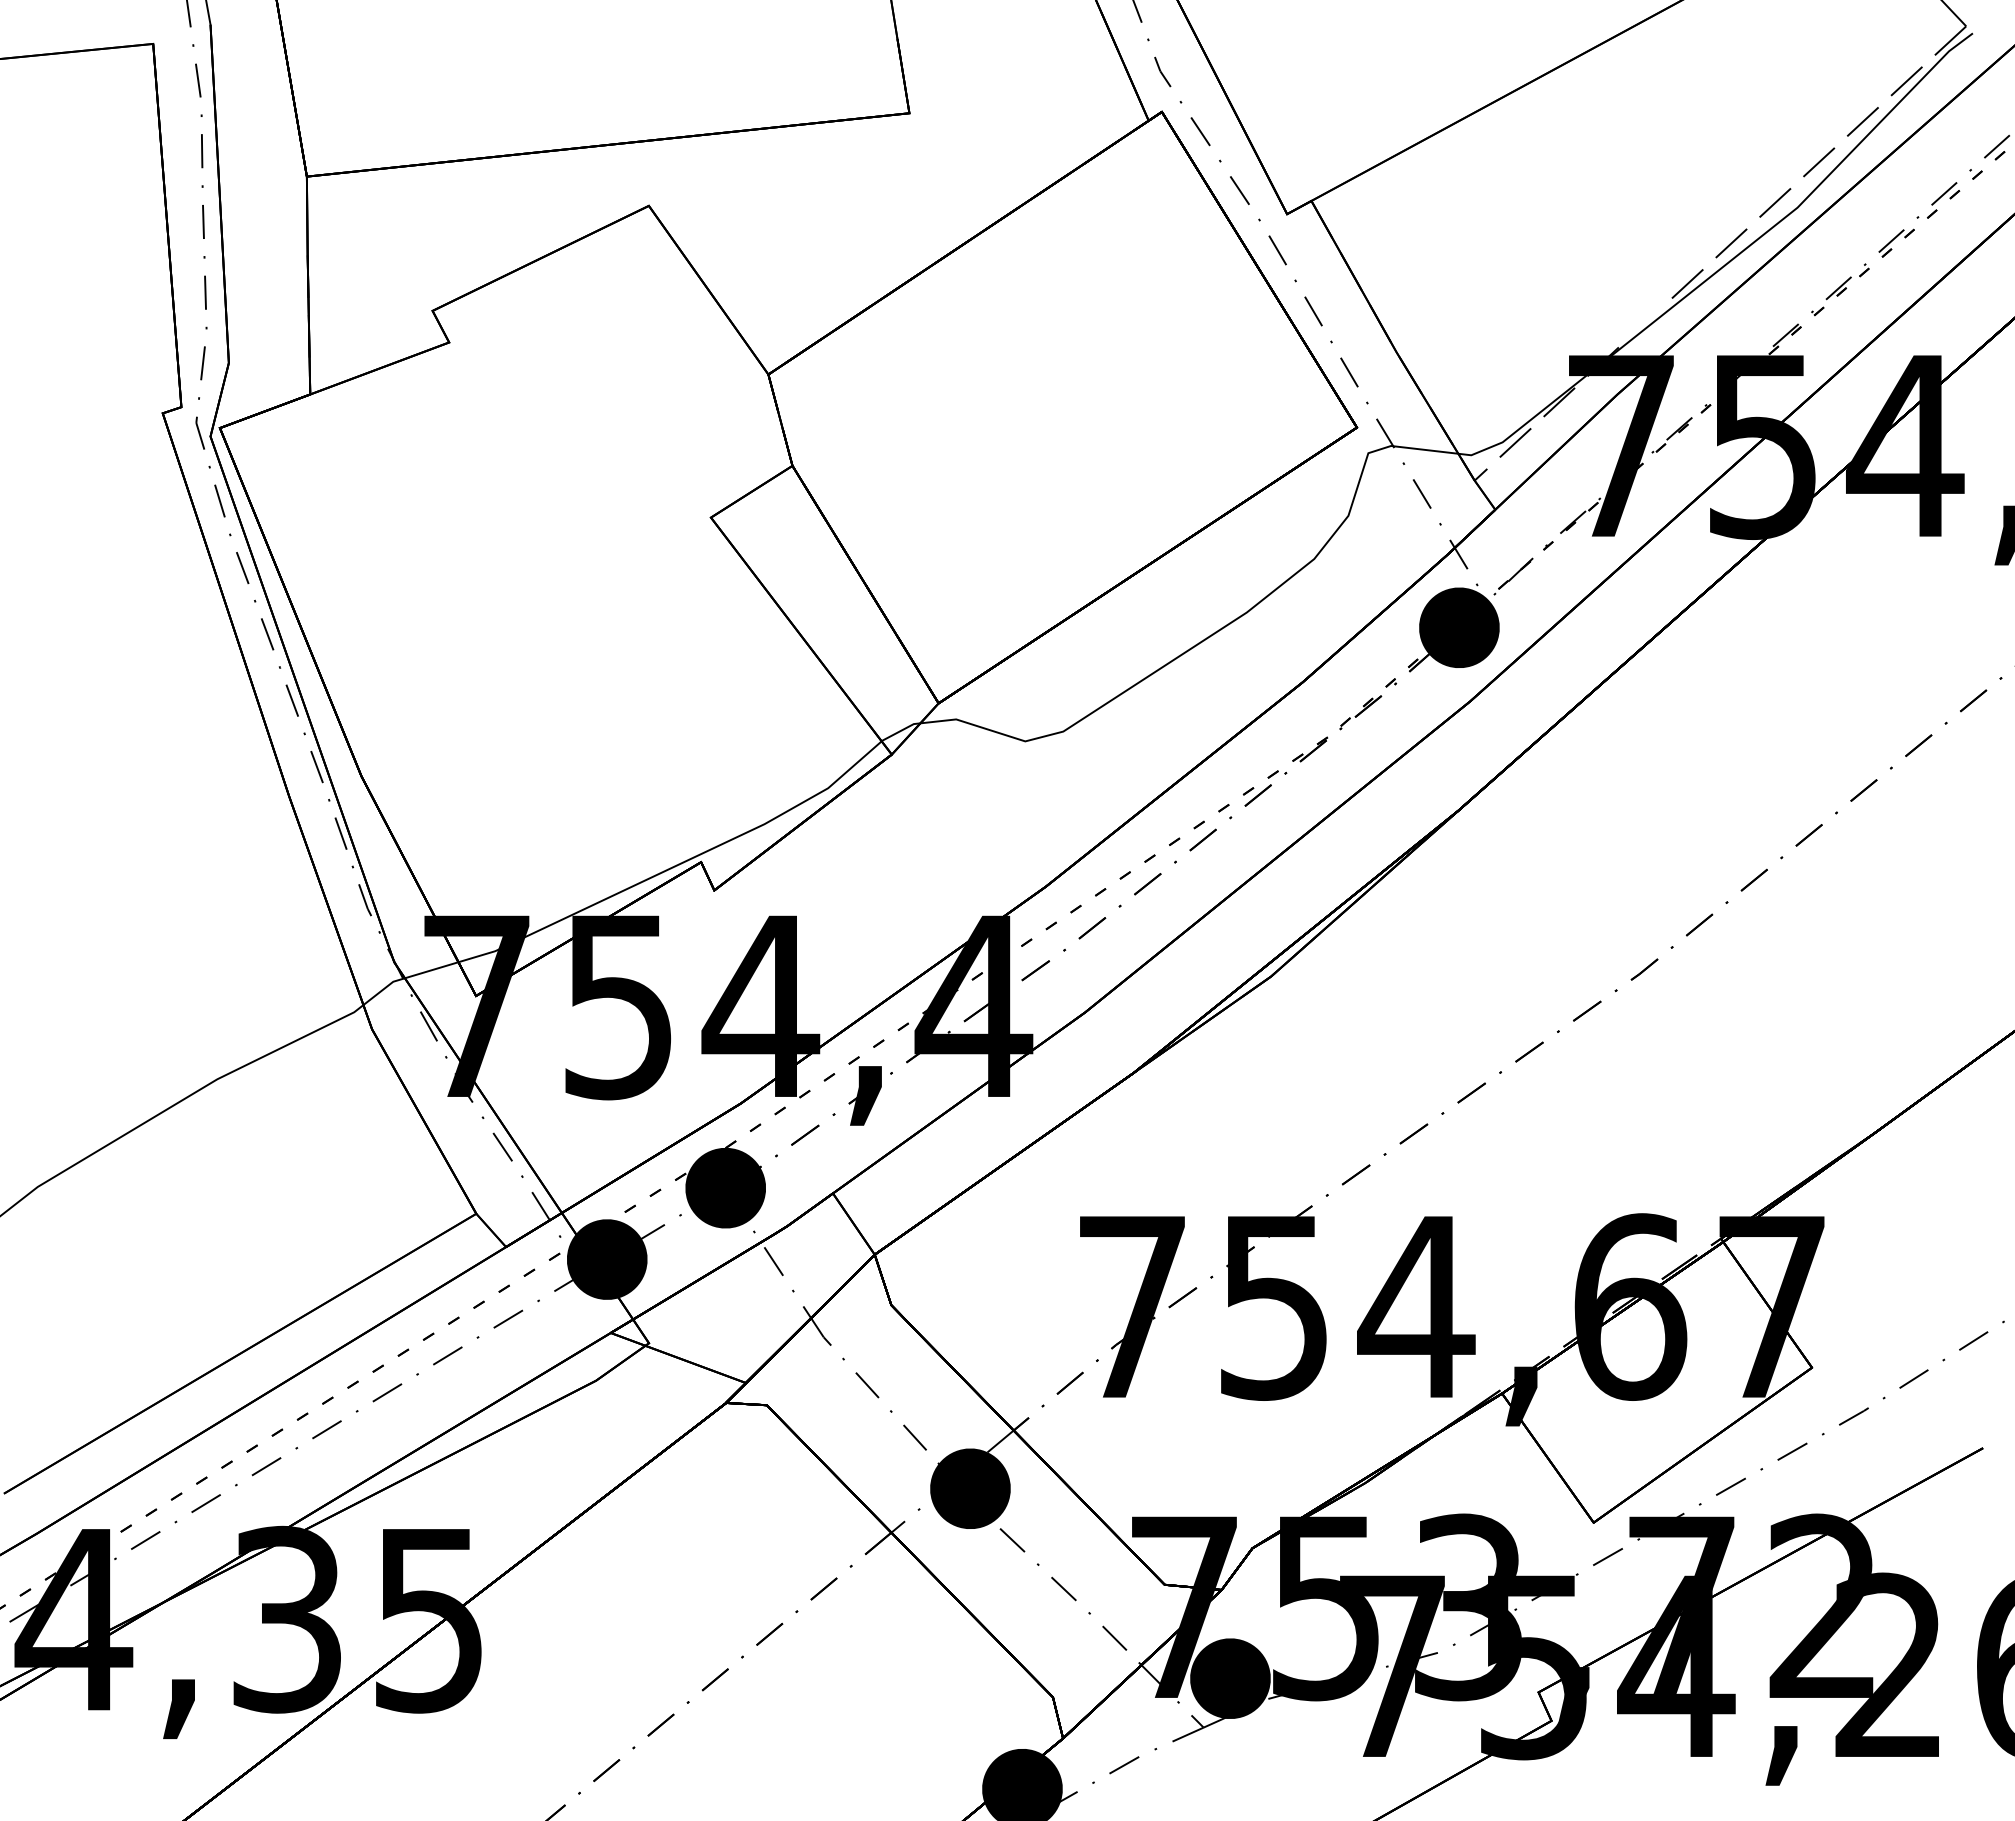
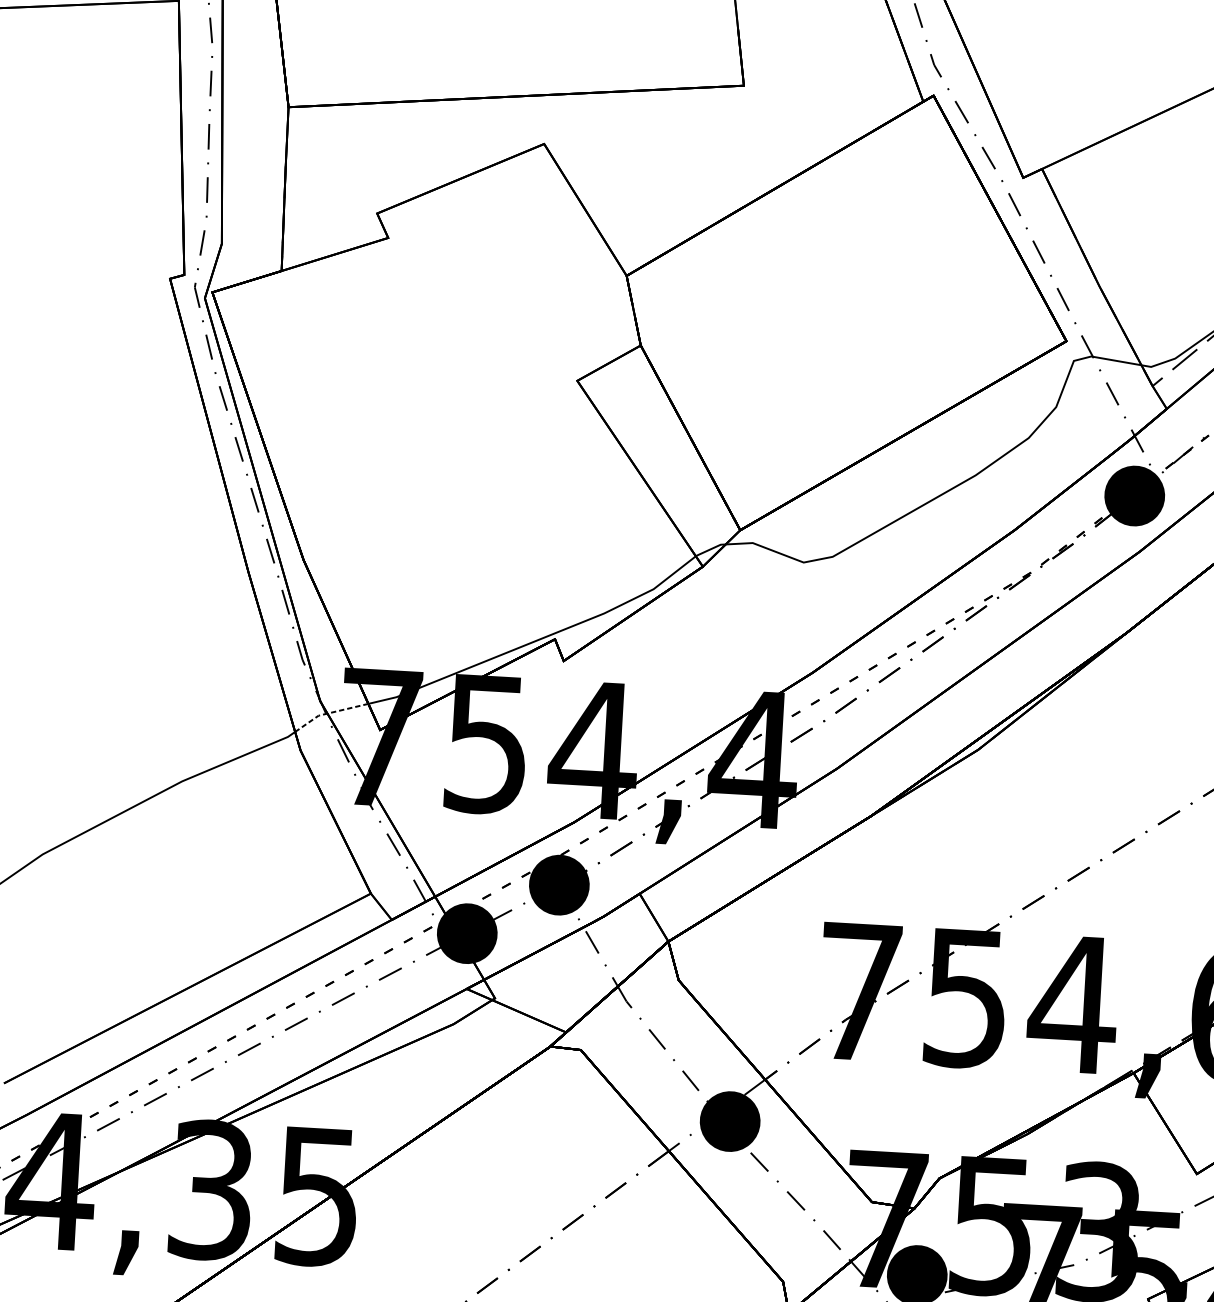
line: (407, 977) -> (329, 713), solid -> dashed

